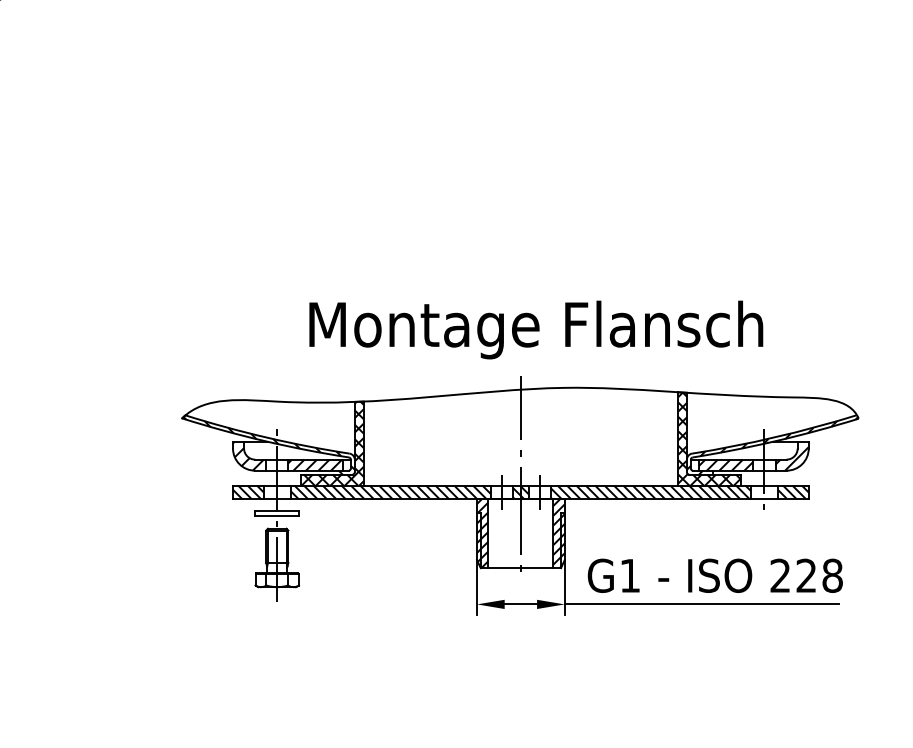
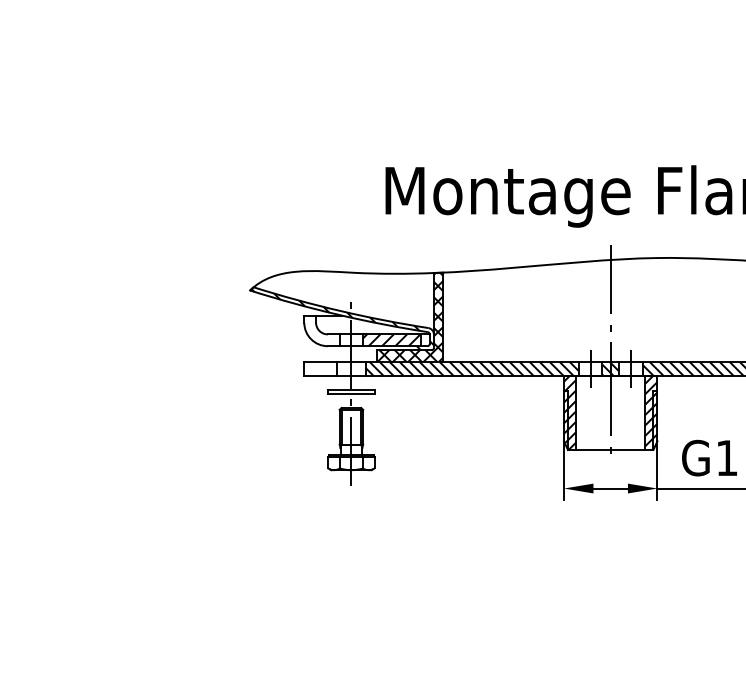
hatch: (248, 455) -> (320, 330), removed
hatch: (248, 491) -> (320, 368), removed

